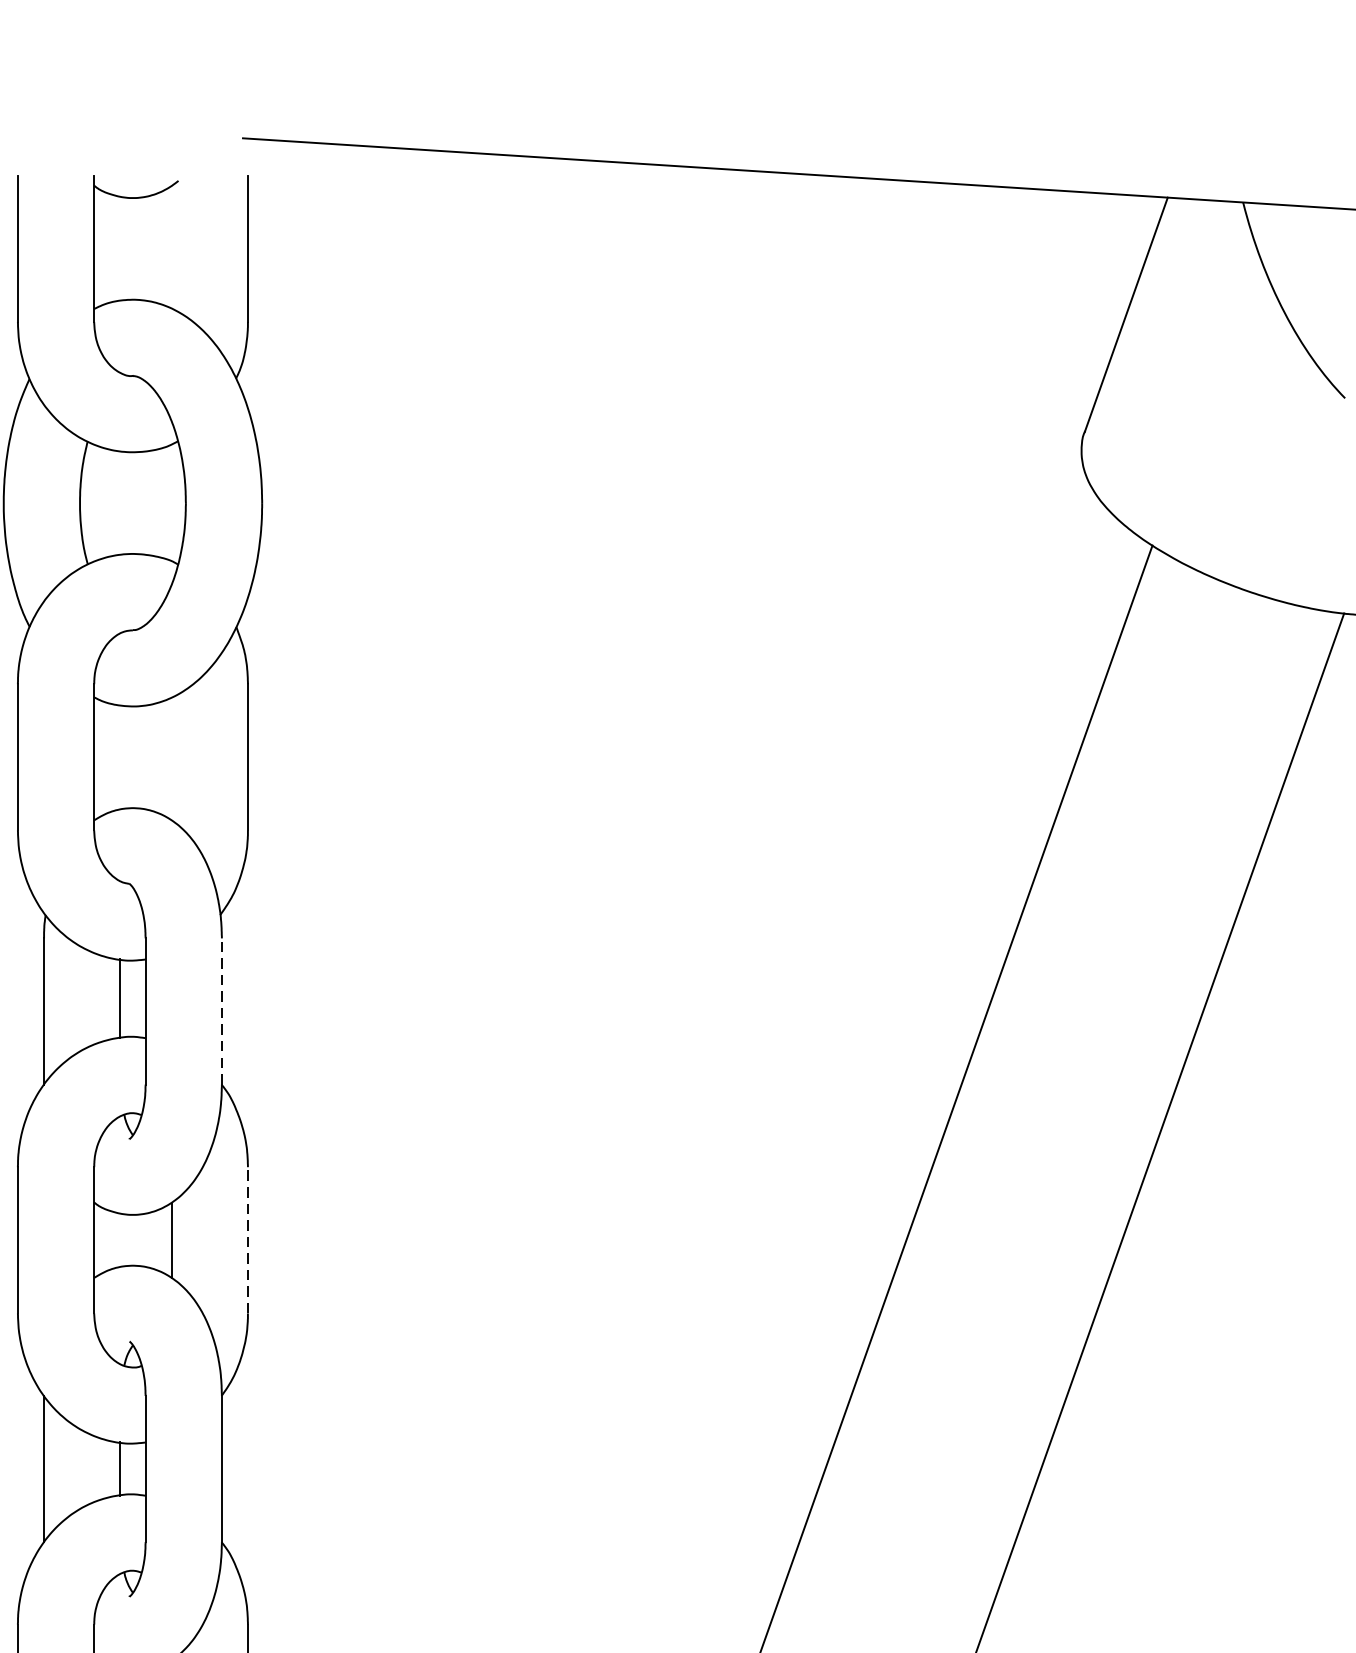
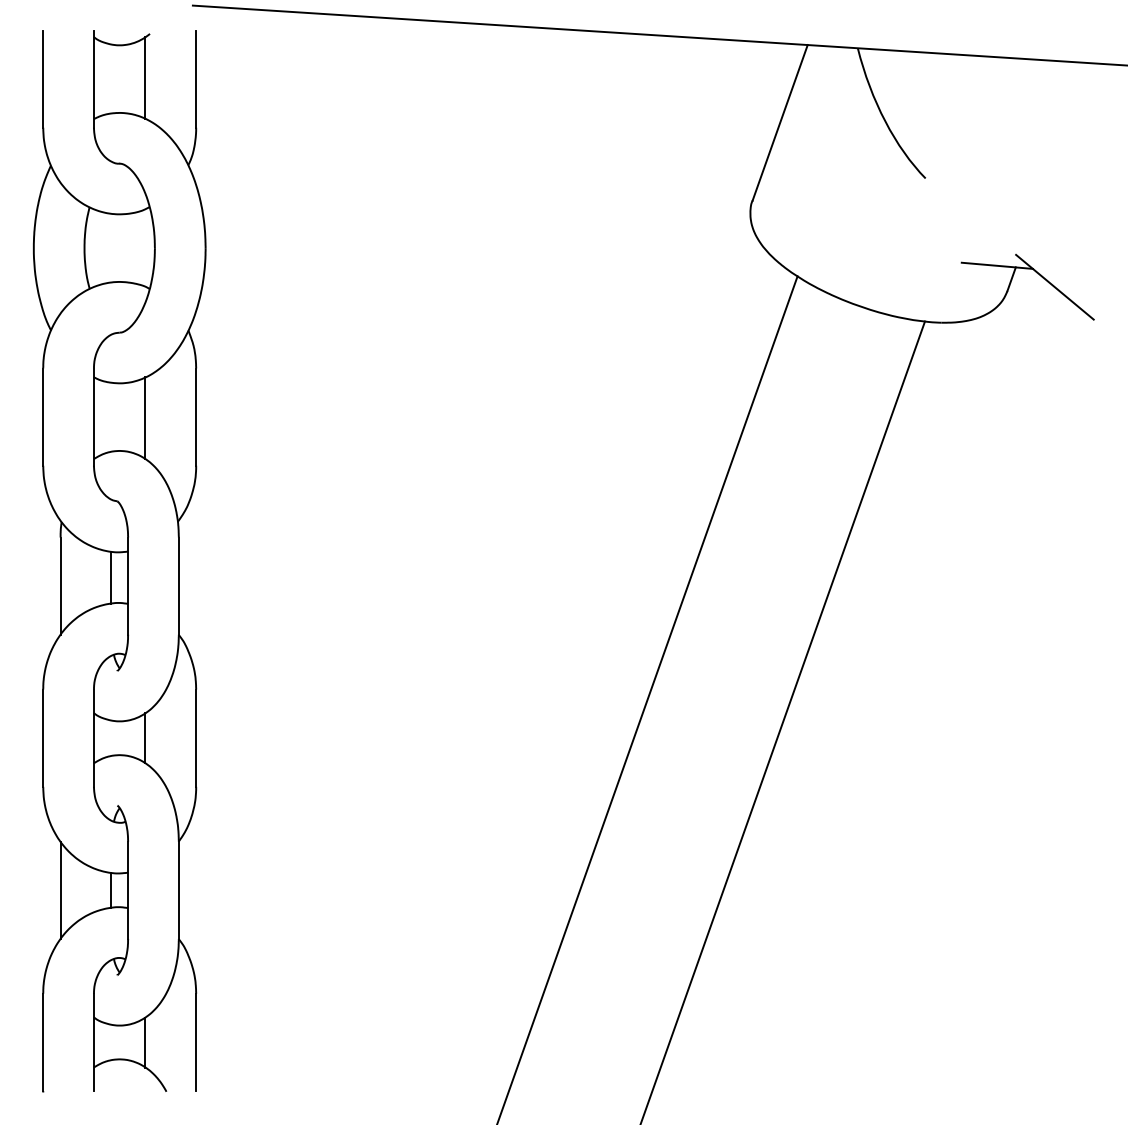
line: (171, 247) -> (145, 78), added
line: (171, 759) -> (145, 418), added
line: (221, 1012) -> (178, 586), dashed -> solid
line: (248, 1240) -> (196, 738), dashed -> solid

